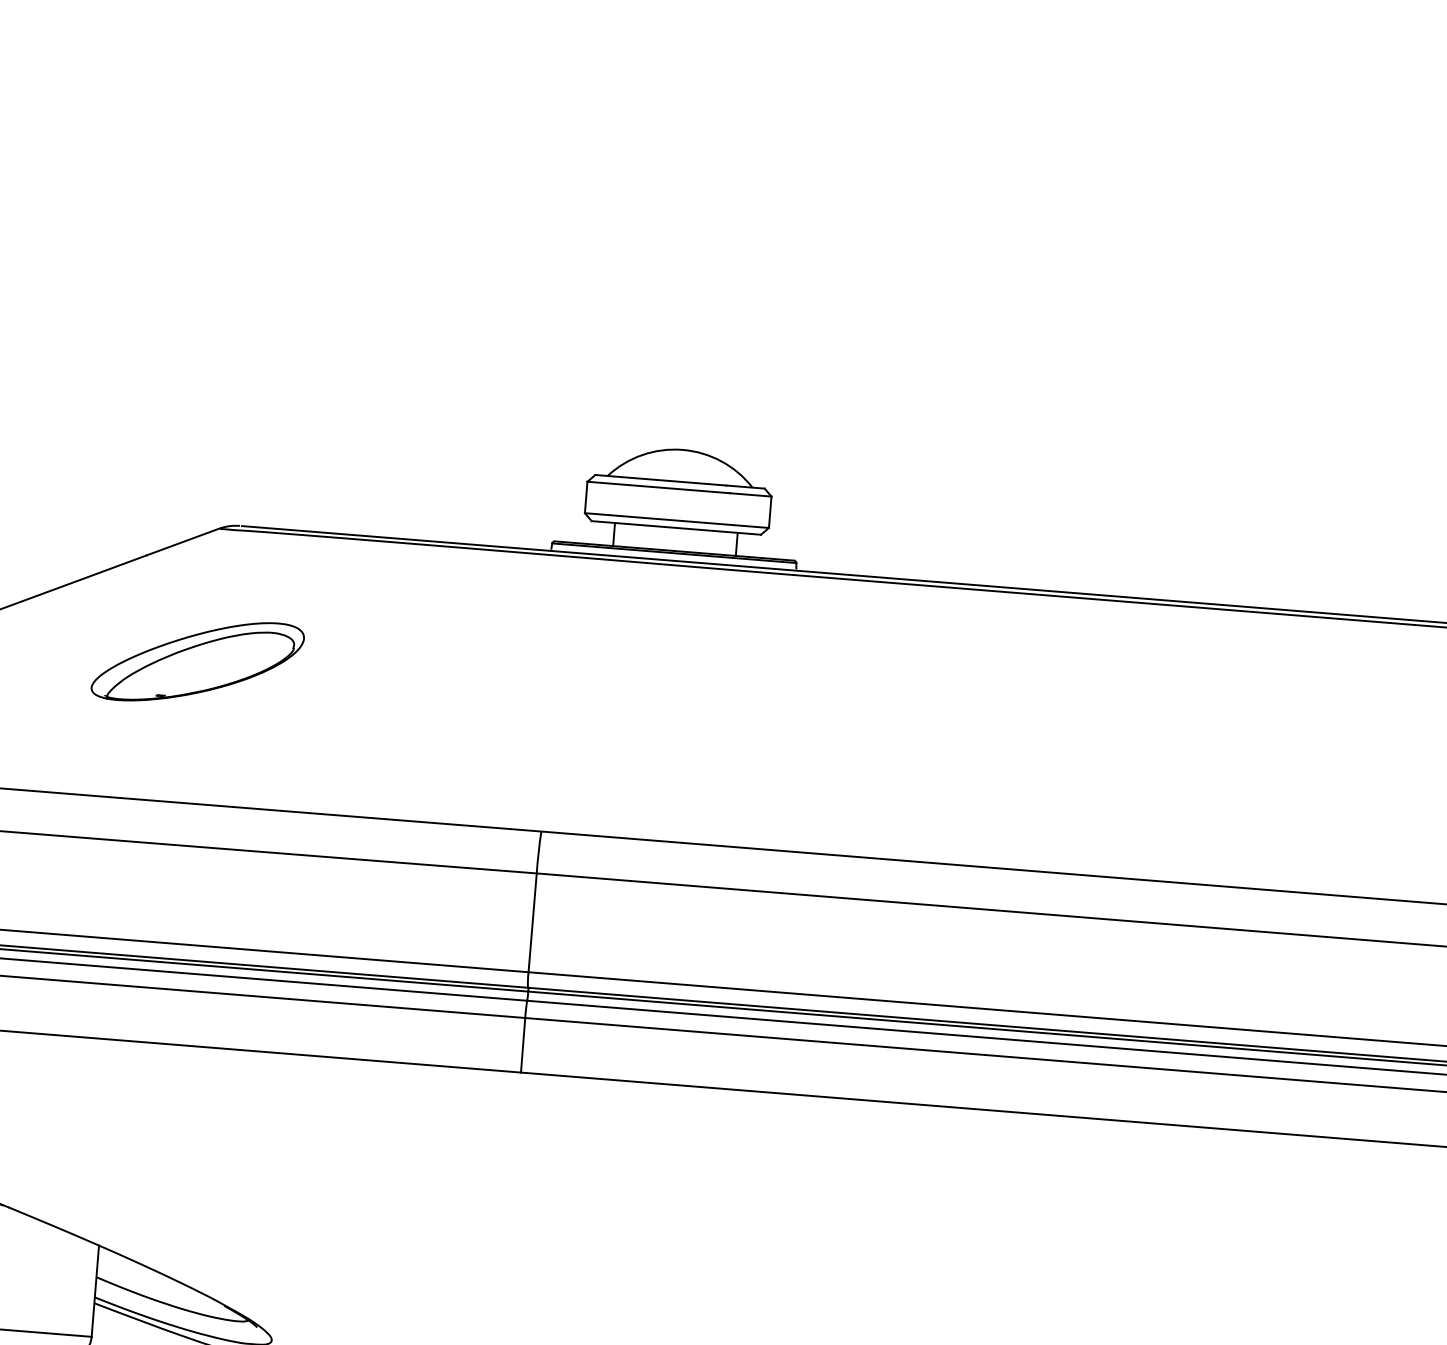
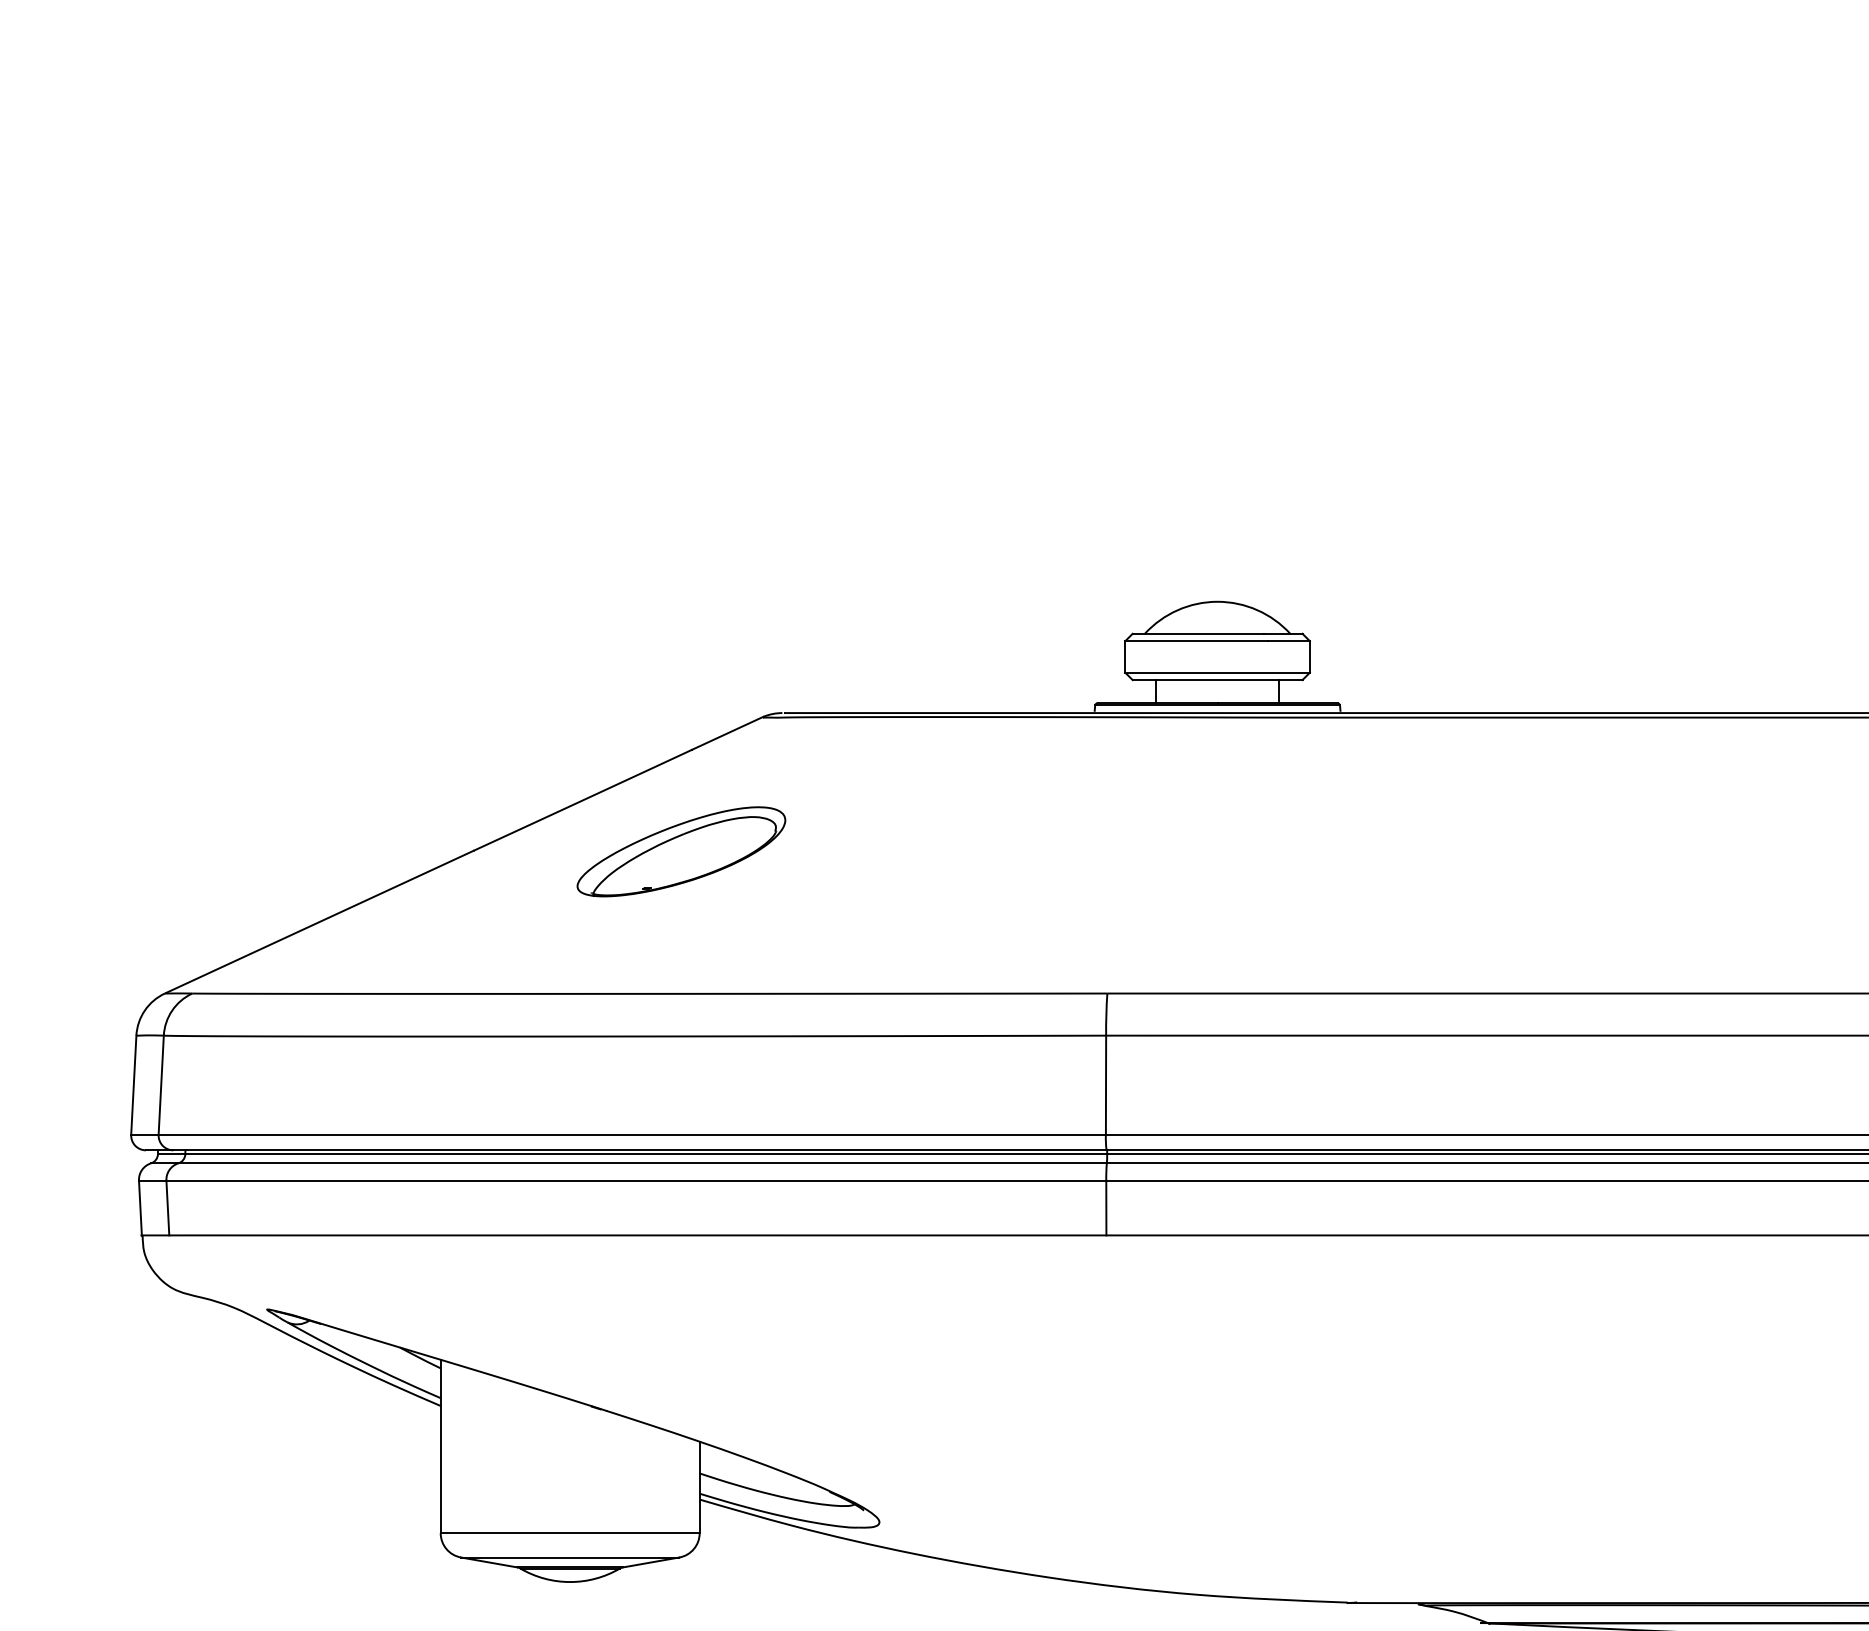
part: (198, 661) -> (681, 851), moved

